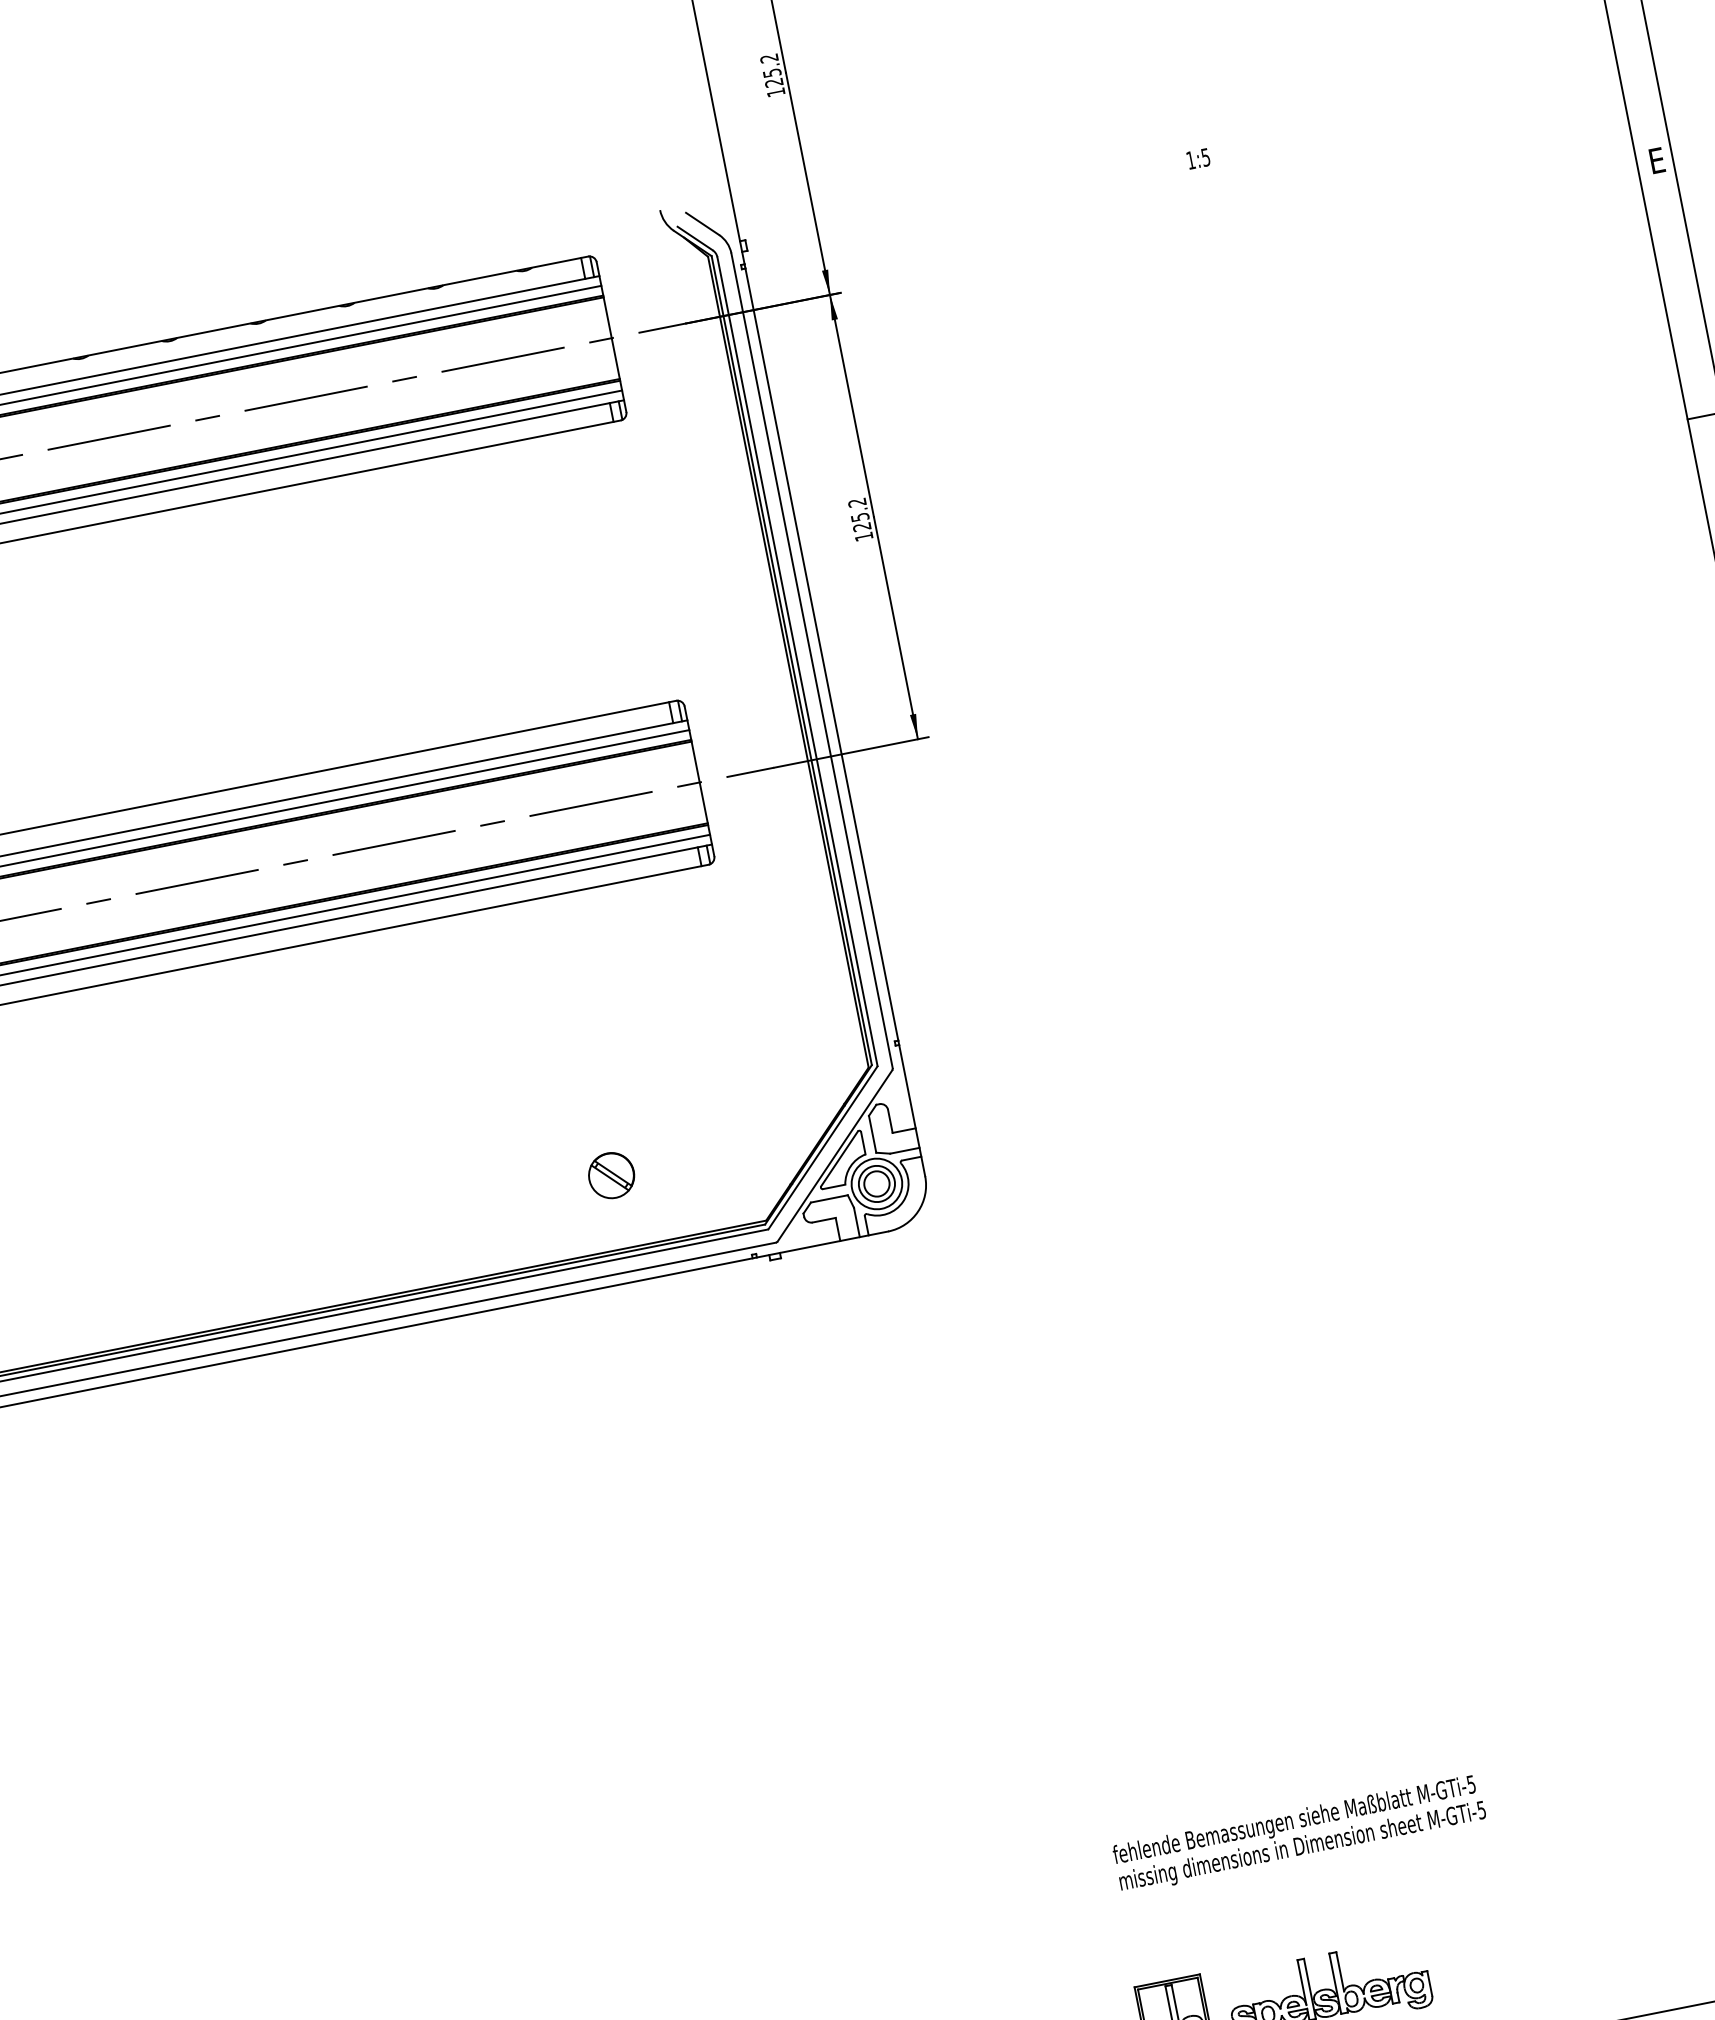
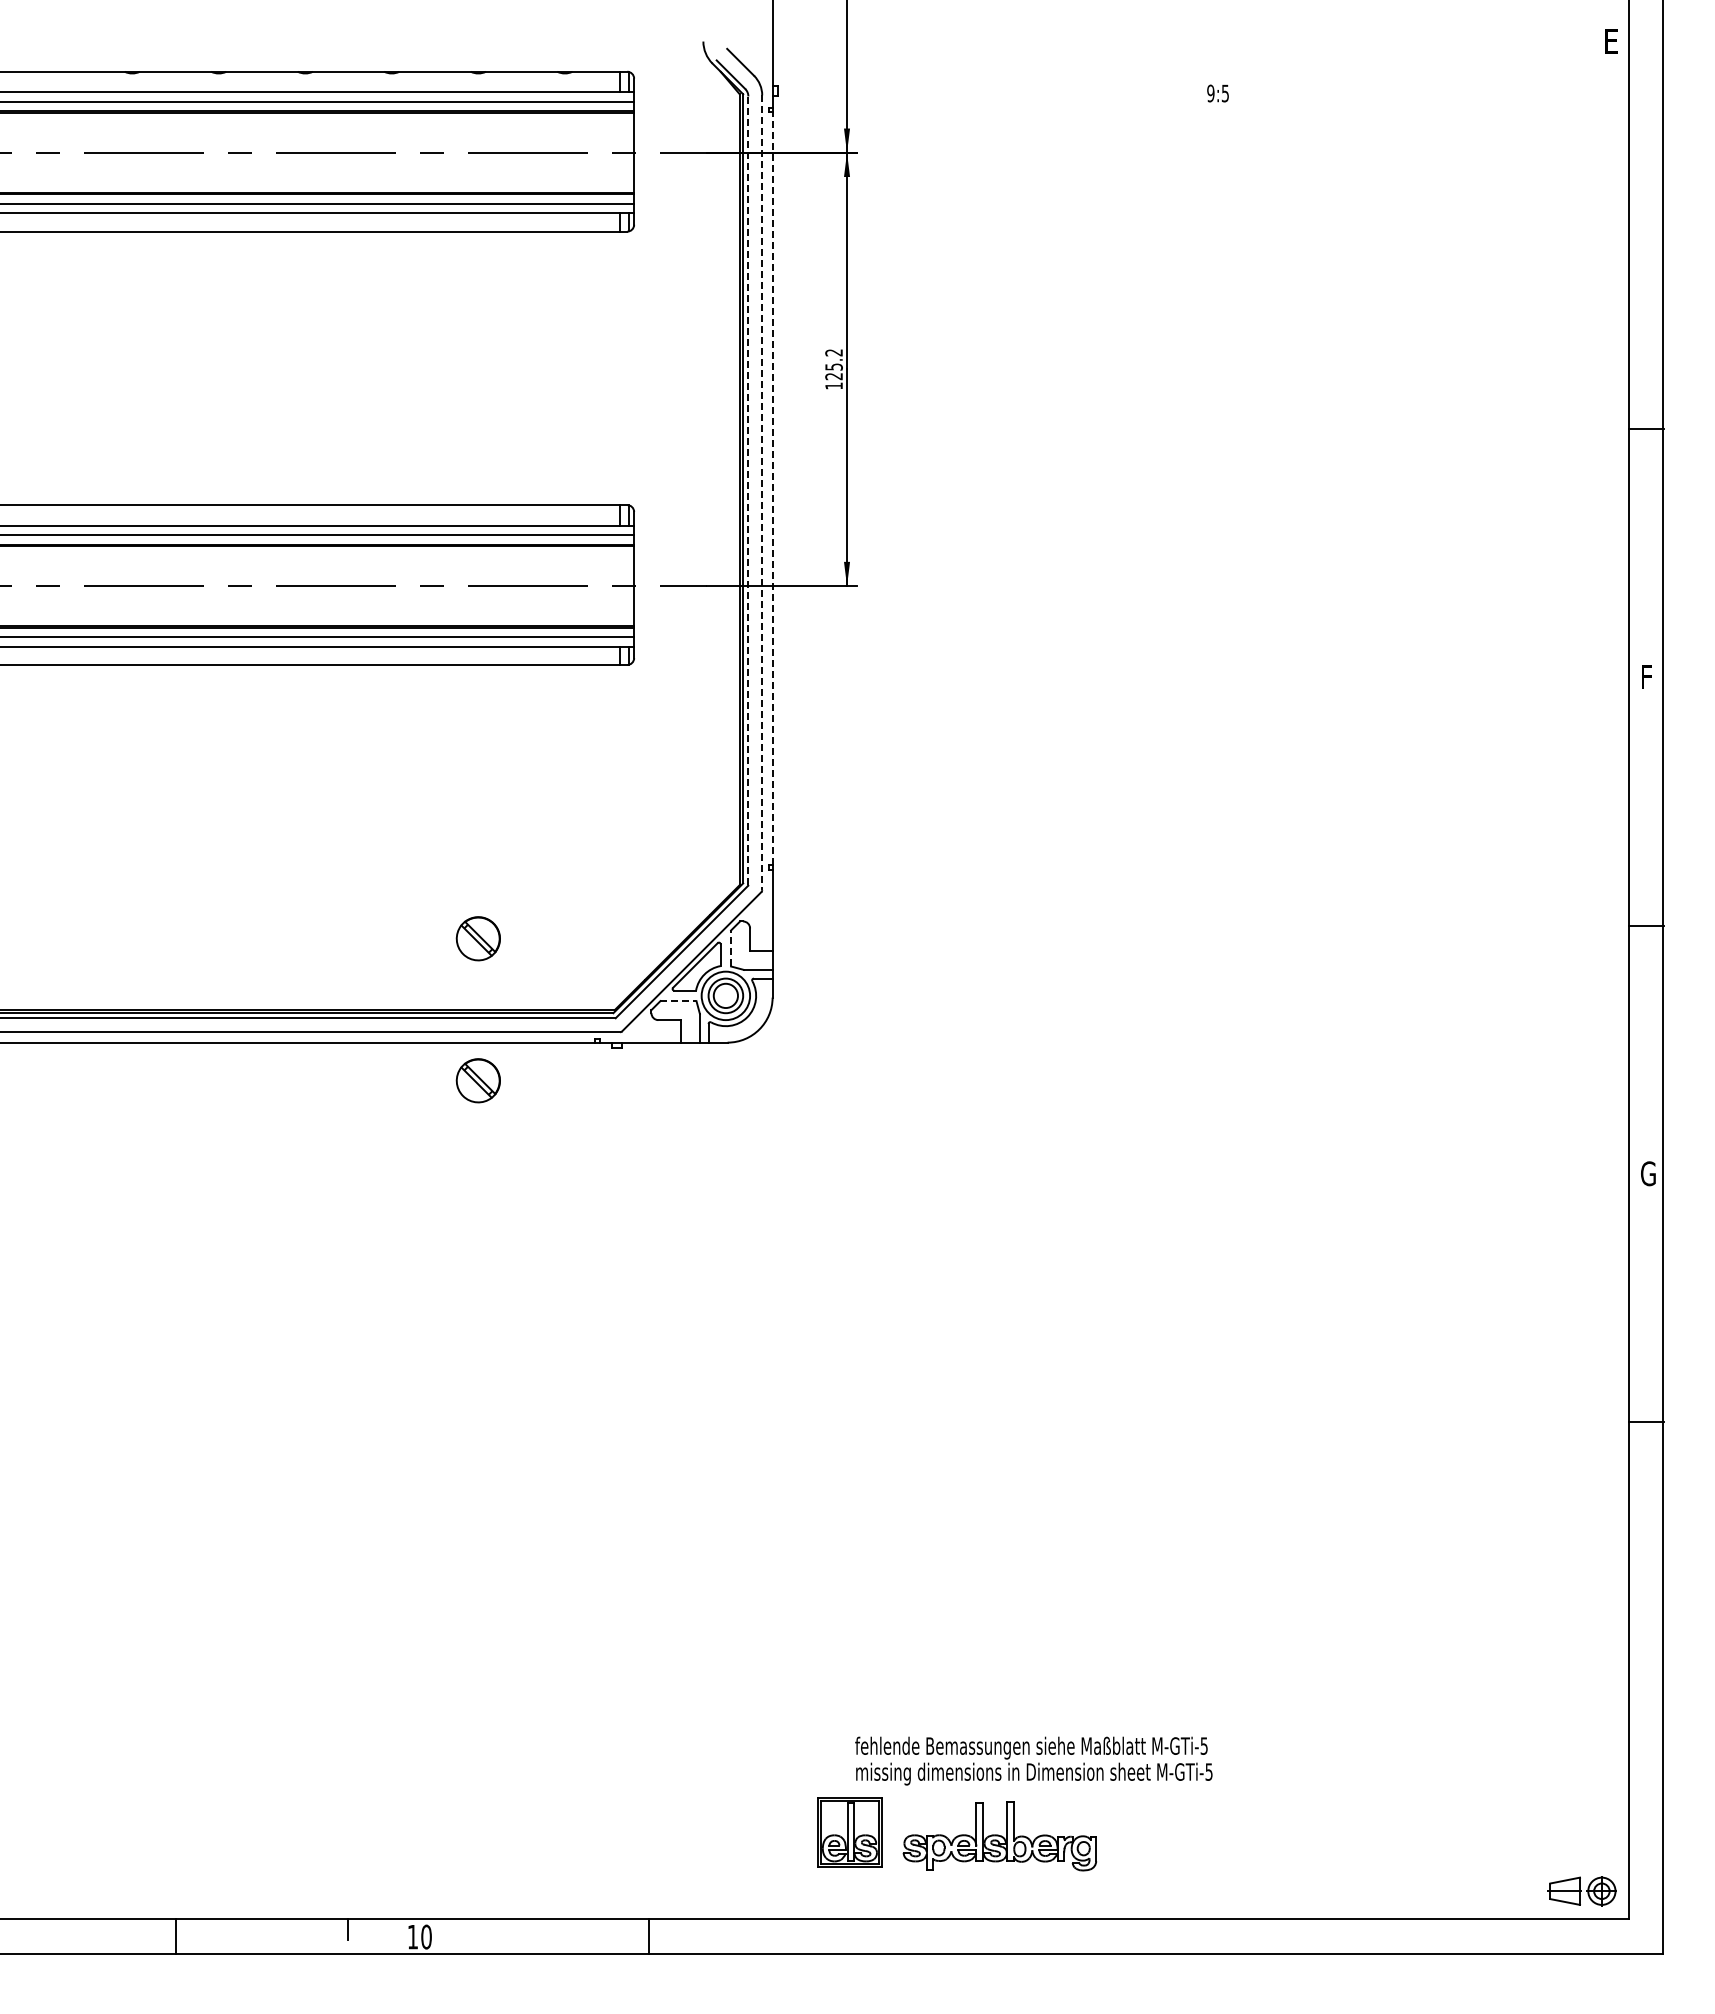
text: (1190, 160) -> (1210, 93), 1:5 -> 9:5
text: (1657, 160) -> (1611, 41), moved
line: (821, 654) -> (772, 488), solid -> dashed
line: (797, 661) -> (748, 490), solid -> dashed
line: (812, 661) -> (762, 493), solid -> dashed
line: (873, 1134) -> (731, 948), solid -> dashed
line: (829, 1199) -> (678, 1001), solid -> dashed
part: (639, 1321) -> (477, 1080), added
text: (1299, 1833) -> (1033, 1760), moved

